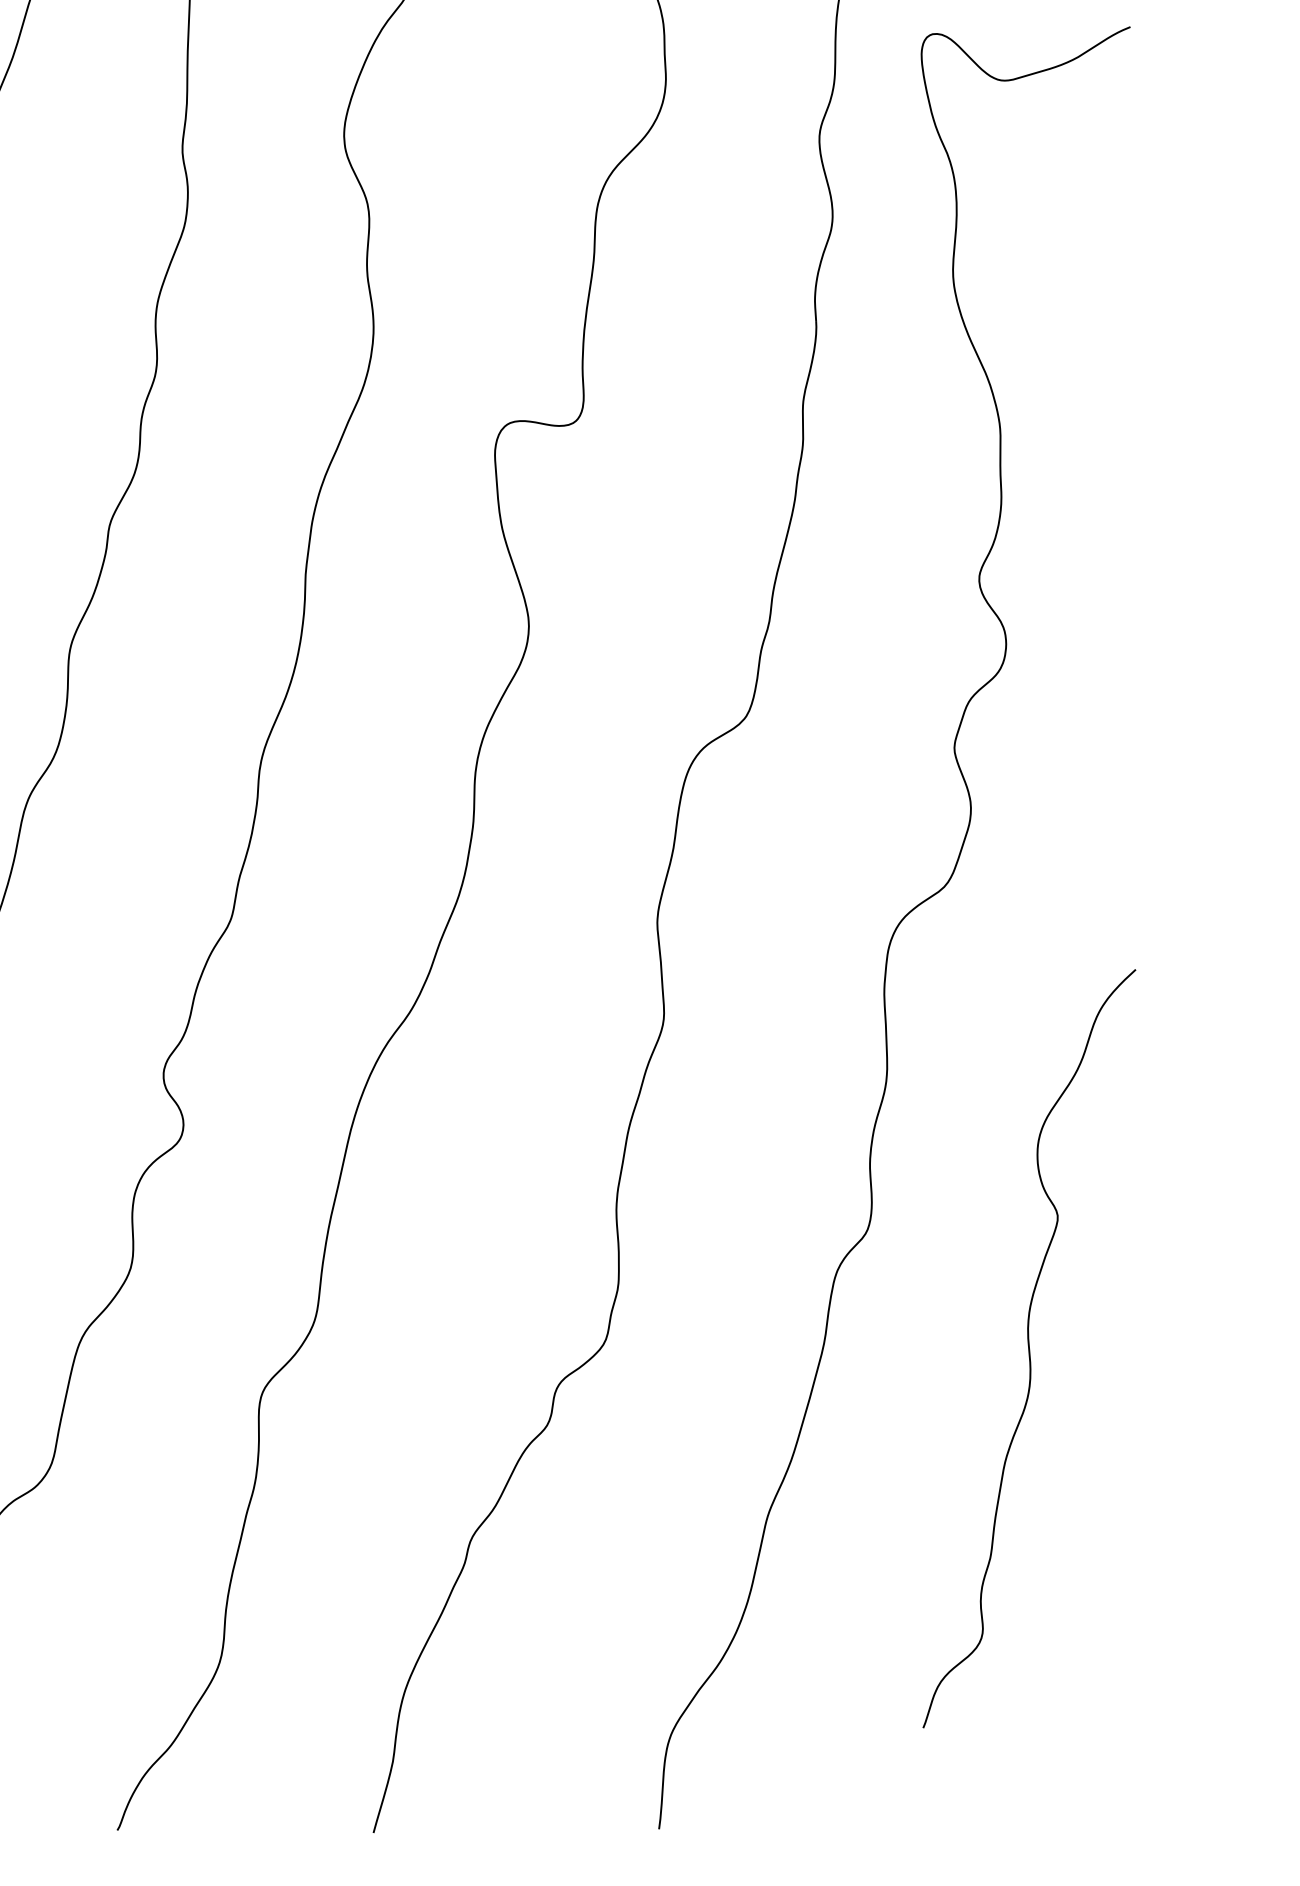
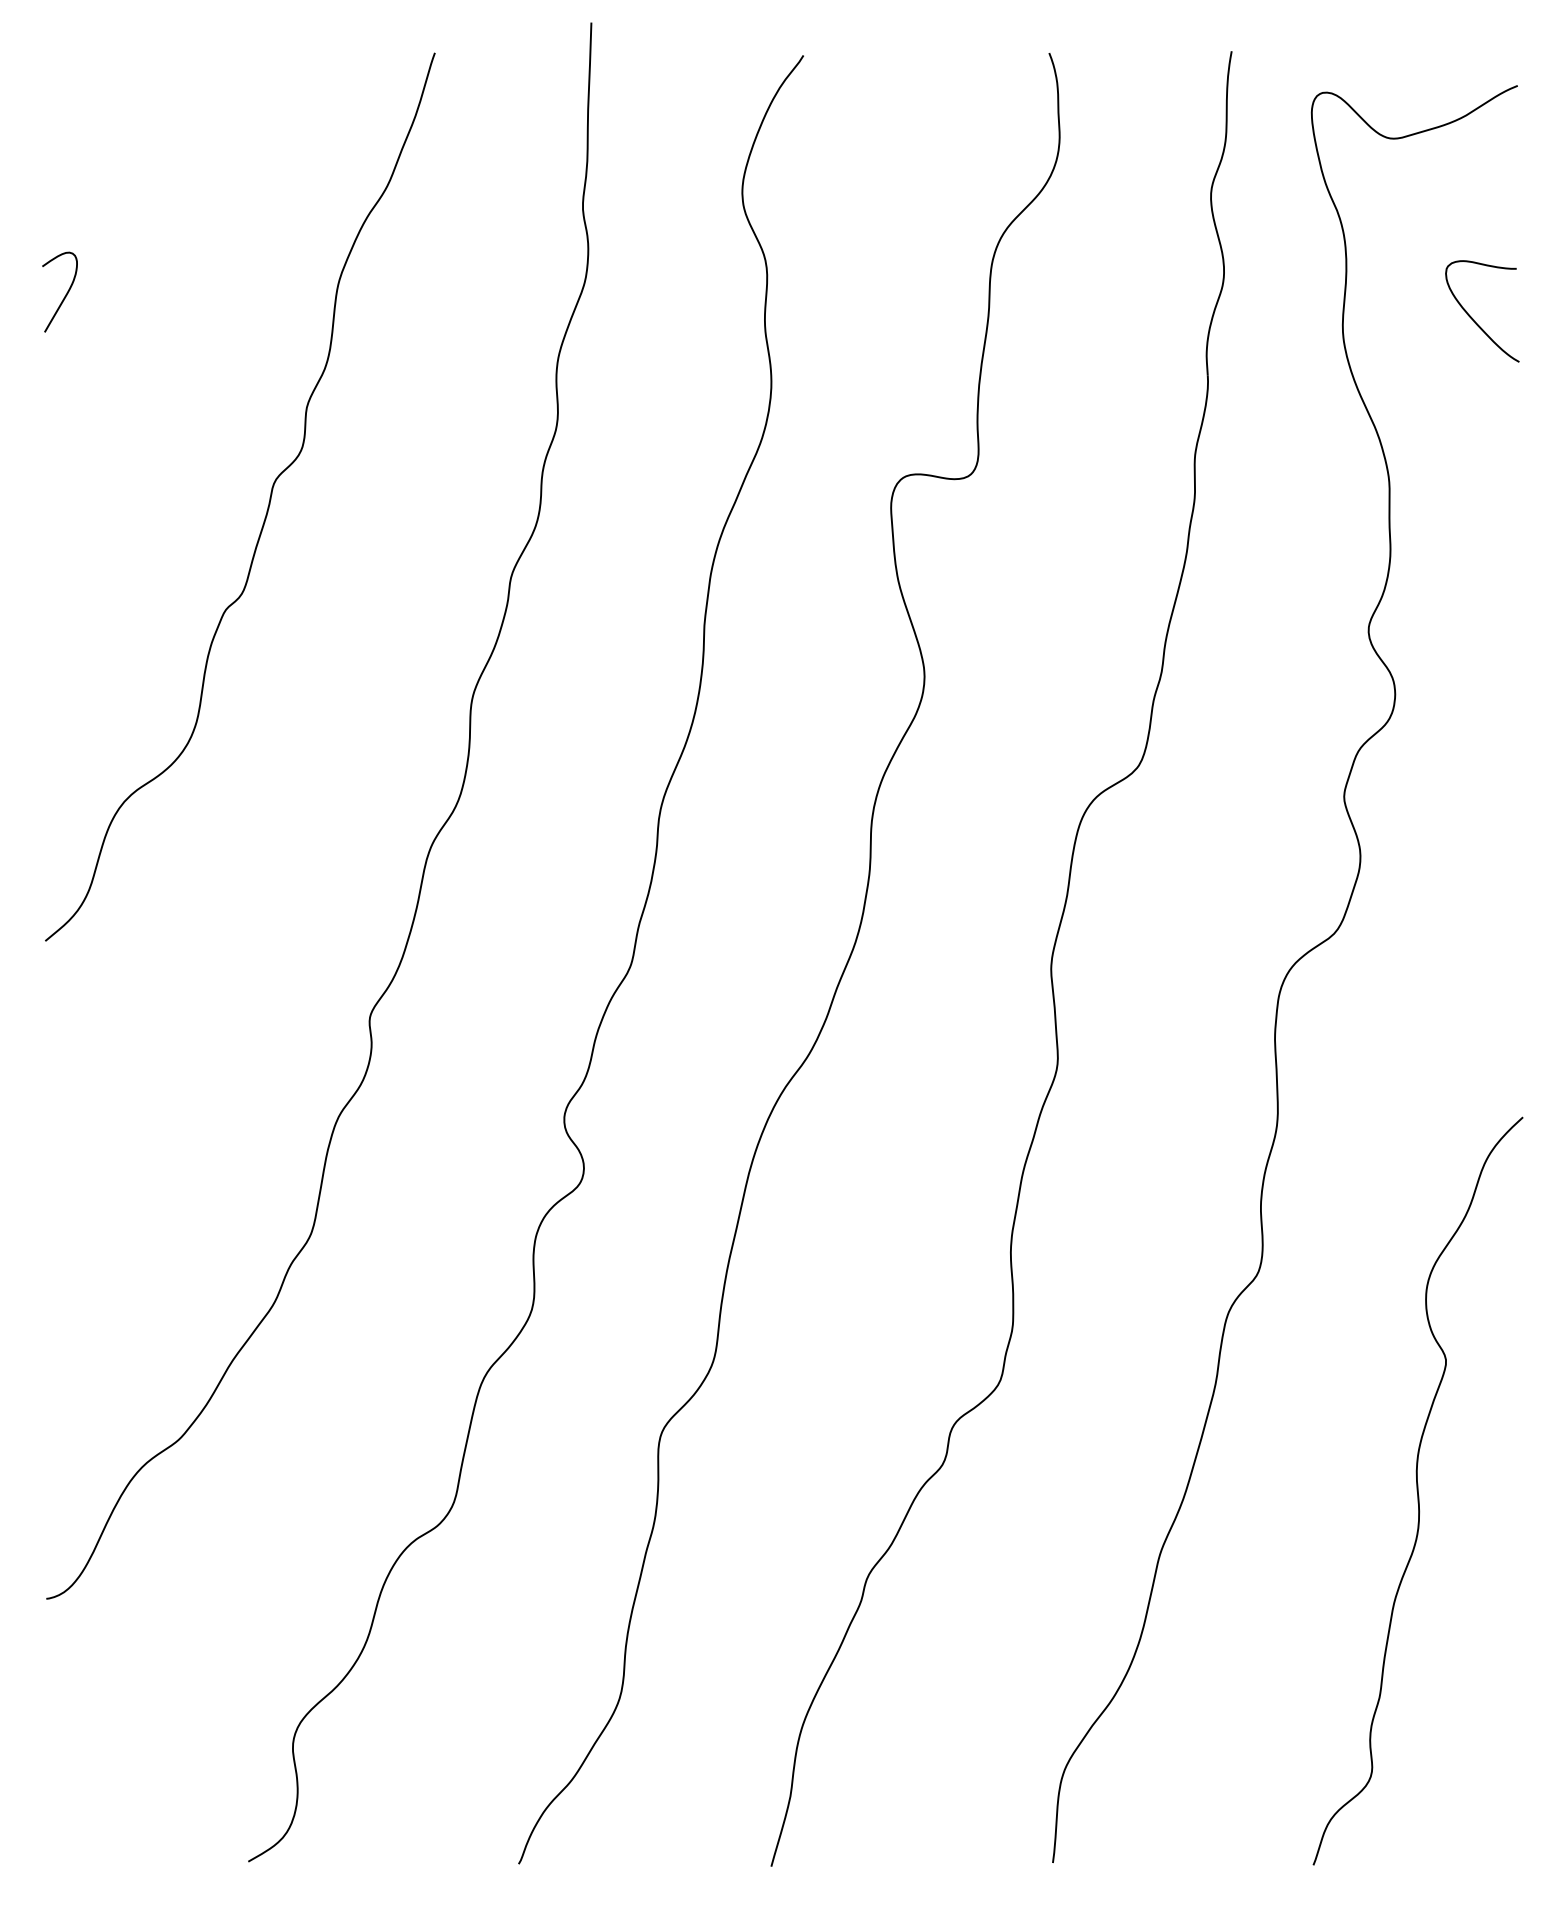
curve: (1085, 263) -> (1473, 318), added
curve: (1028, 1348) -> (1417, 1490), moved

